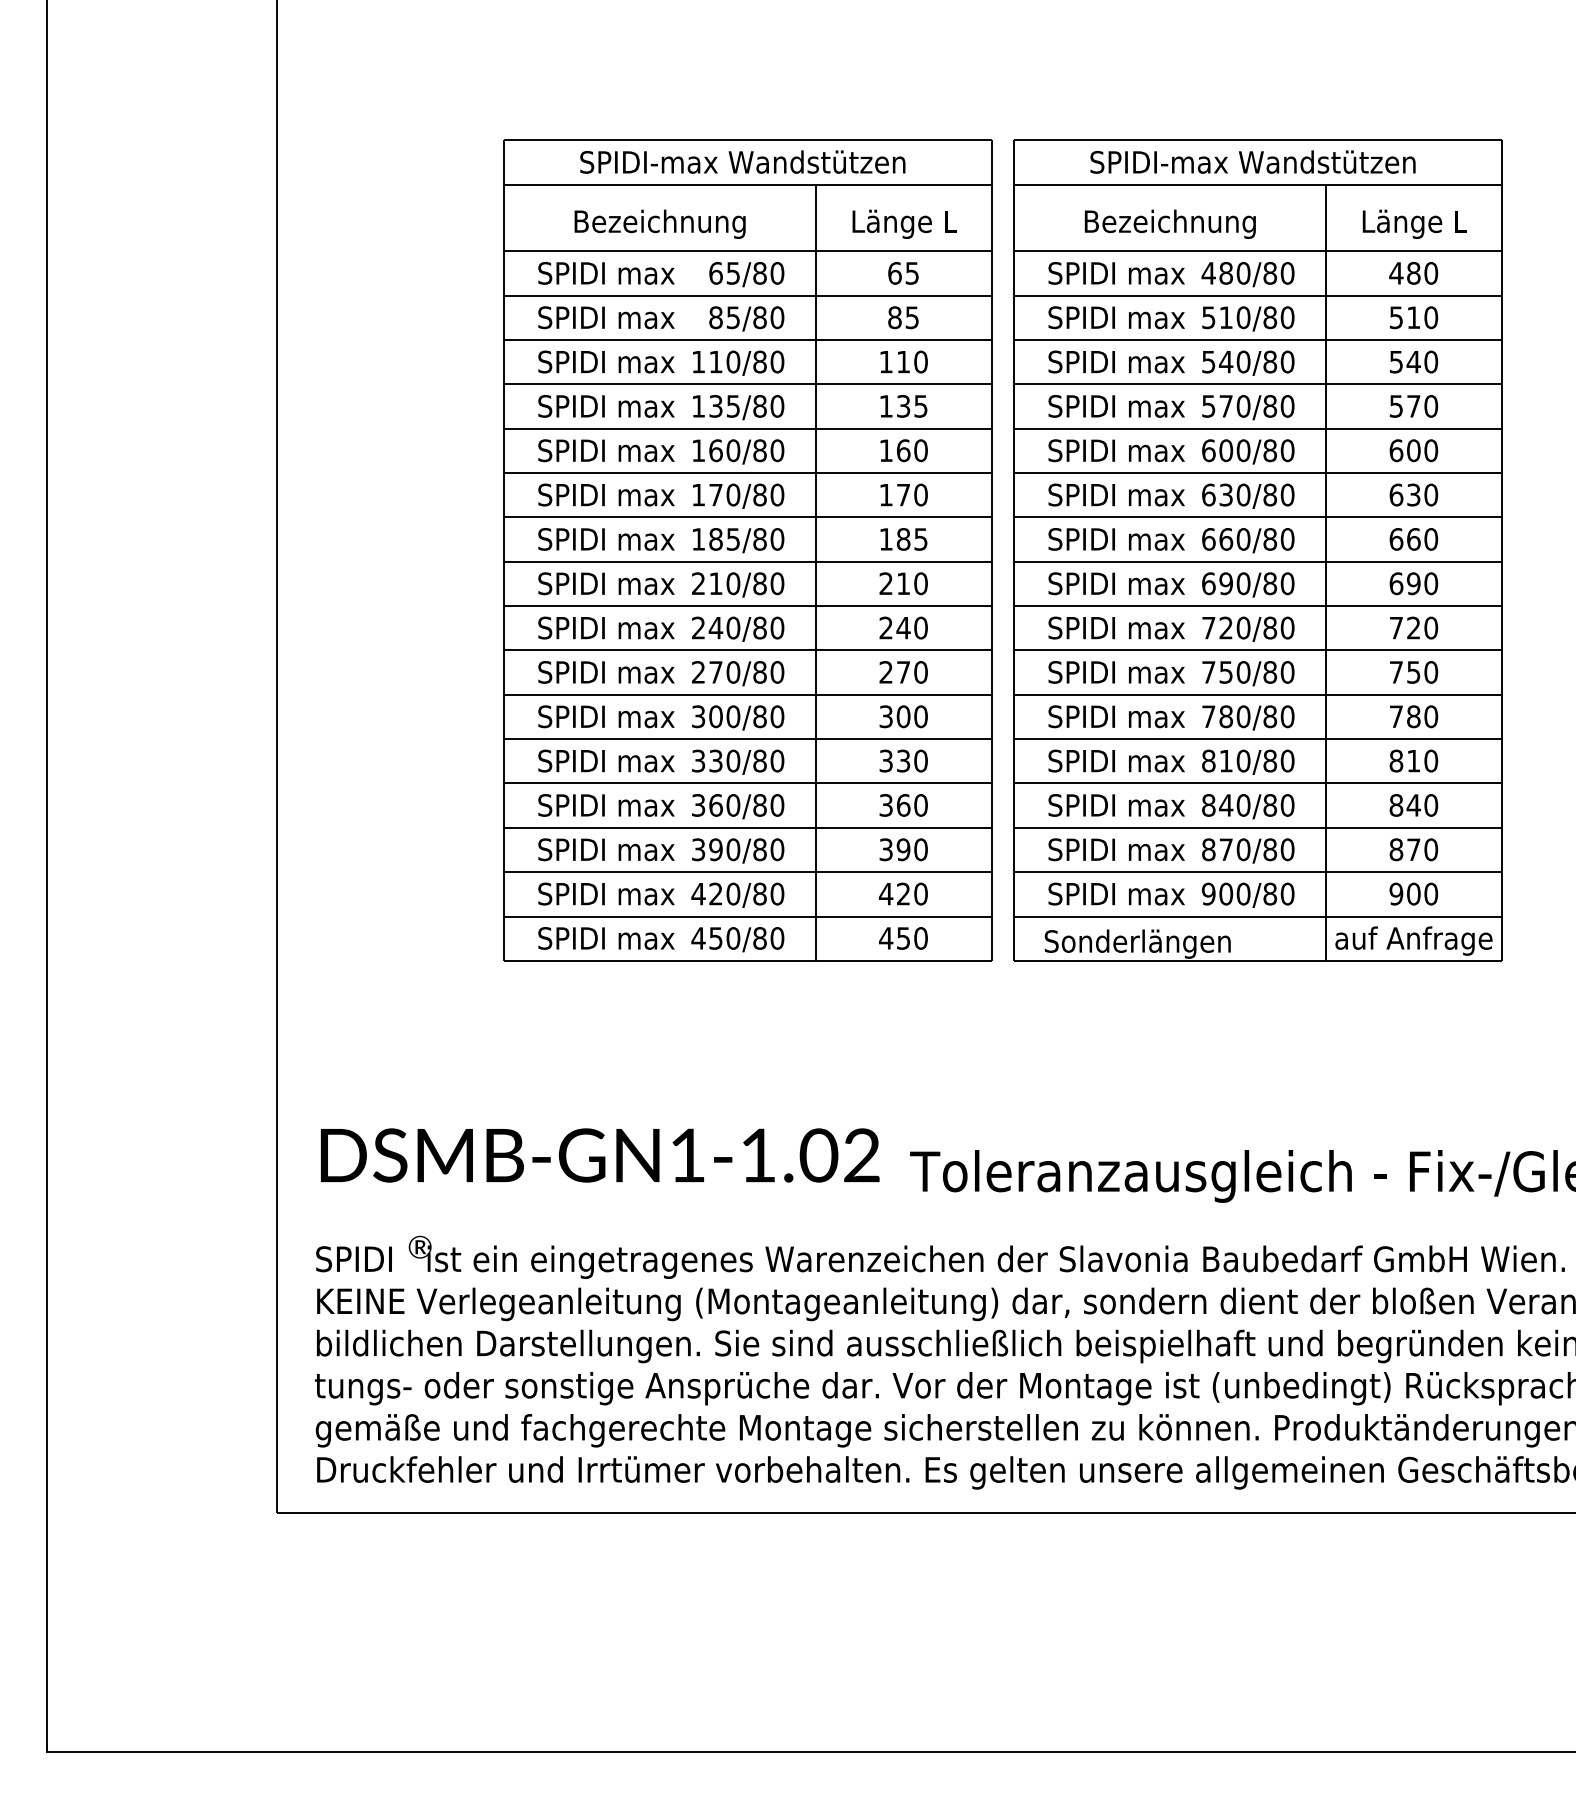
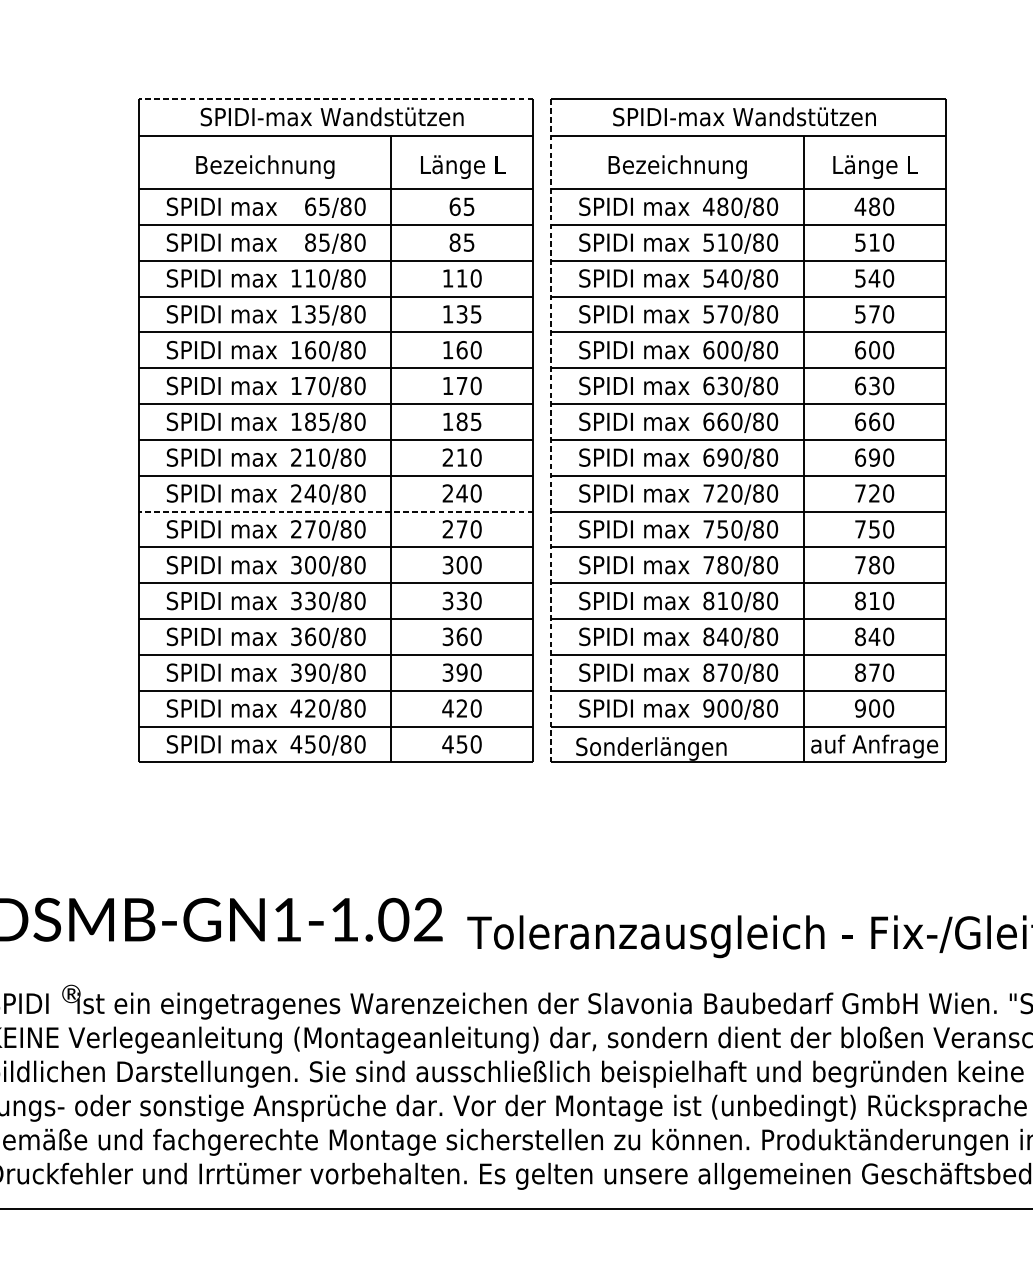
line: (747, 140) -> (335, 99), solid -> dashed
line: (1013, 551) -> (550, 431), solid -> dashed
line: (747, 650) -> (335, 511), solid -> dashed

